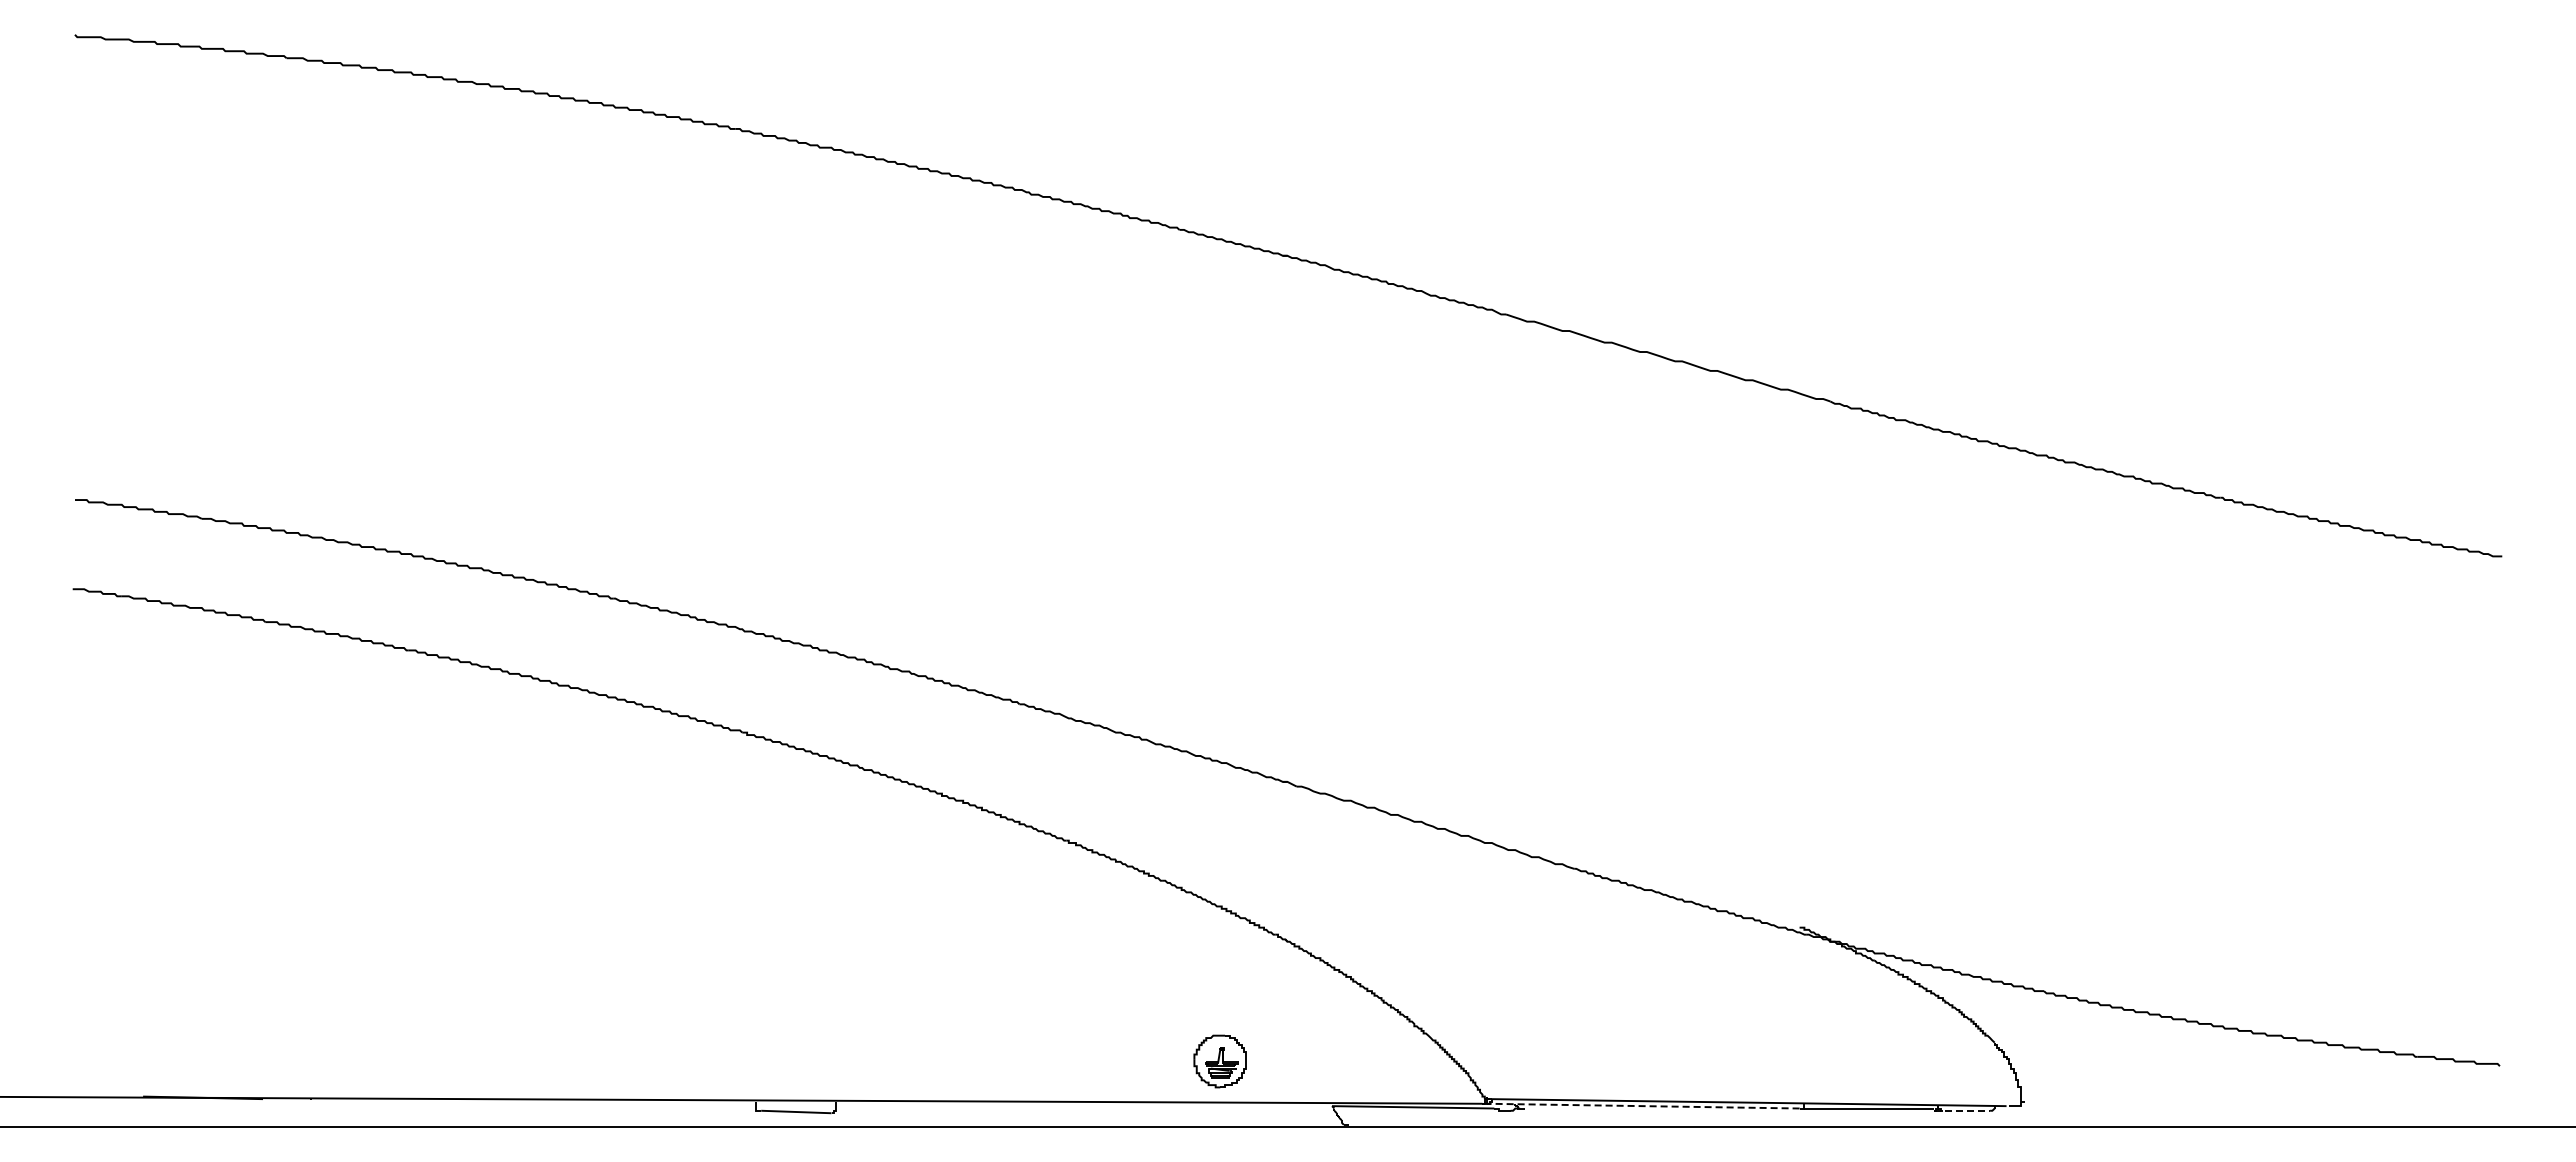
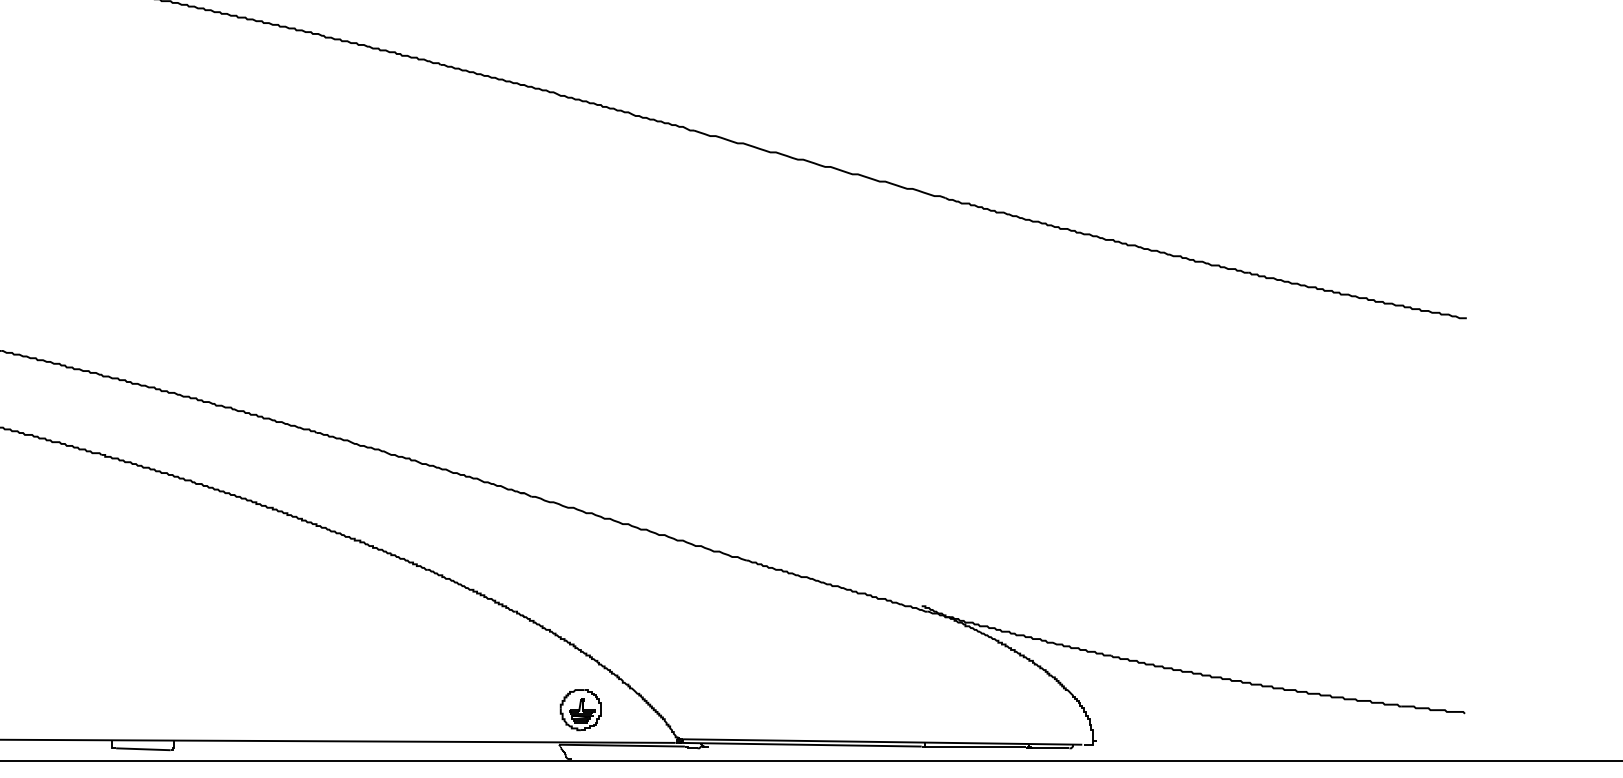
part: (1219, 1061) -> (580, 710), moved
line: (1642, 1106) -> (799, 745), dashed -> solid
line: (1962, 1110) -> (1048, 748), dashed -> solid

